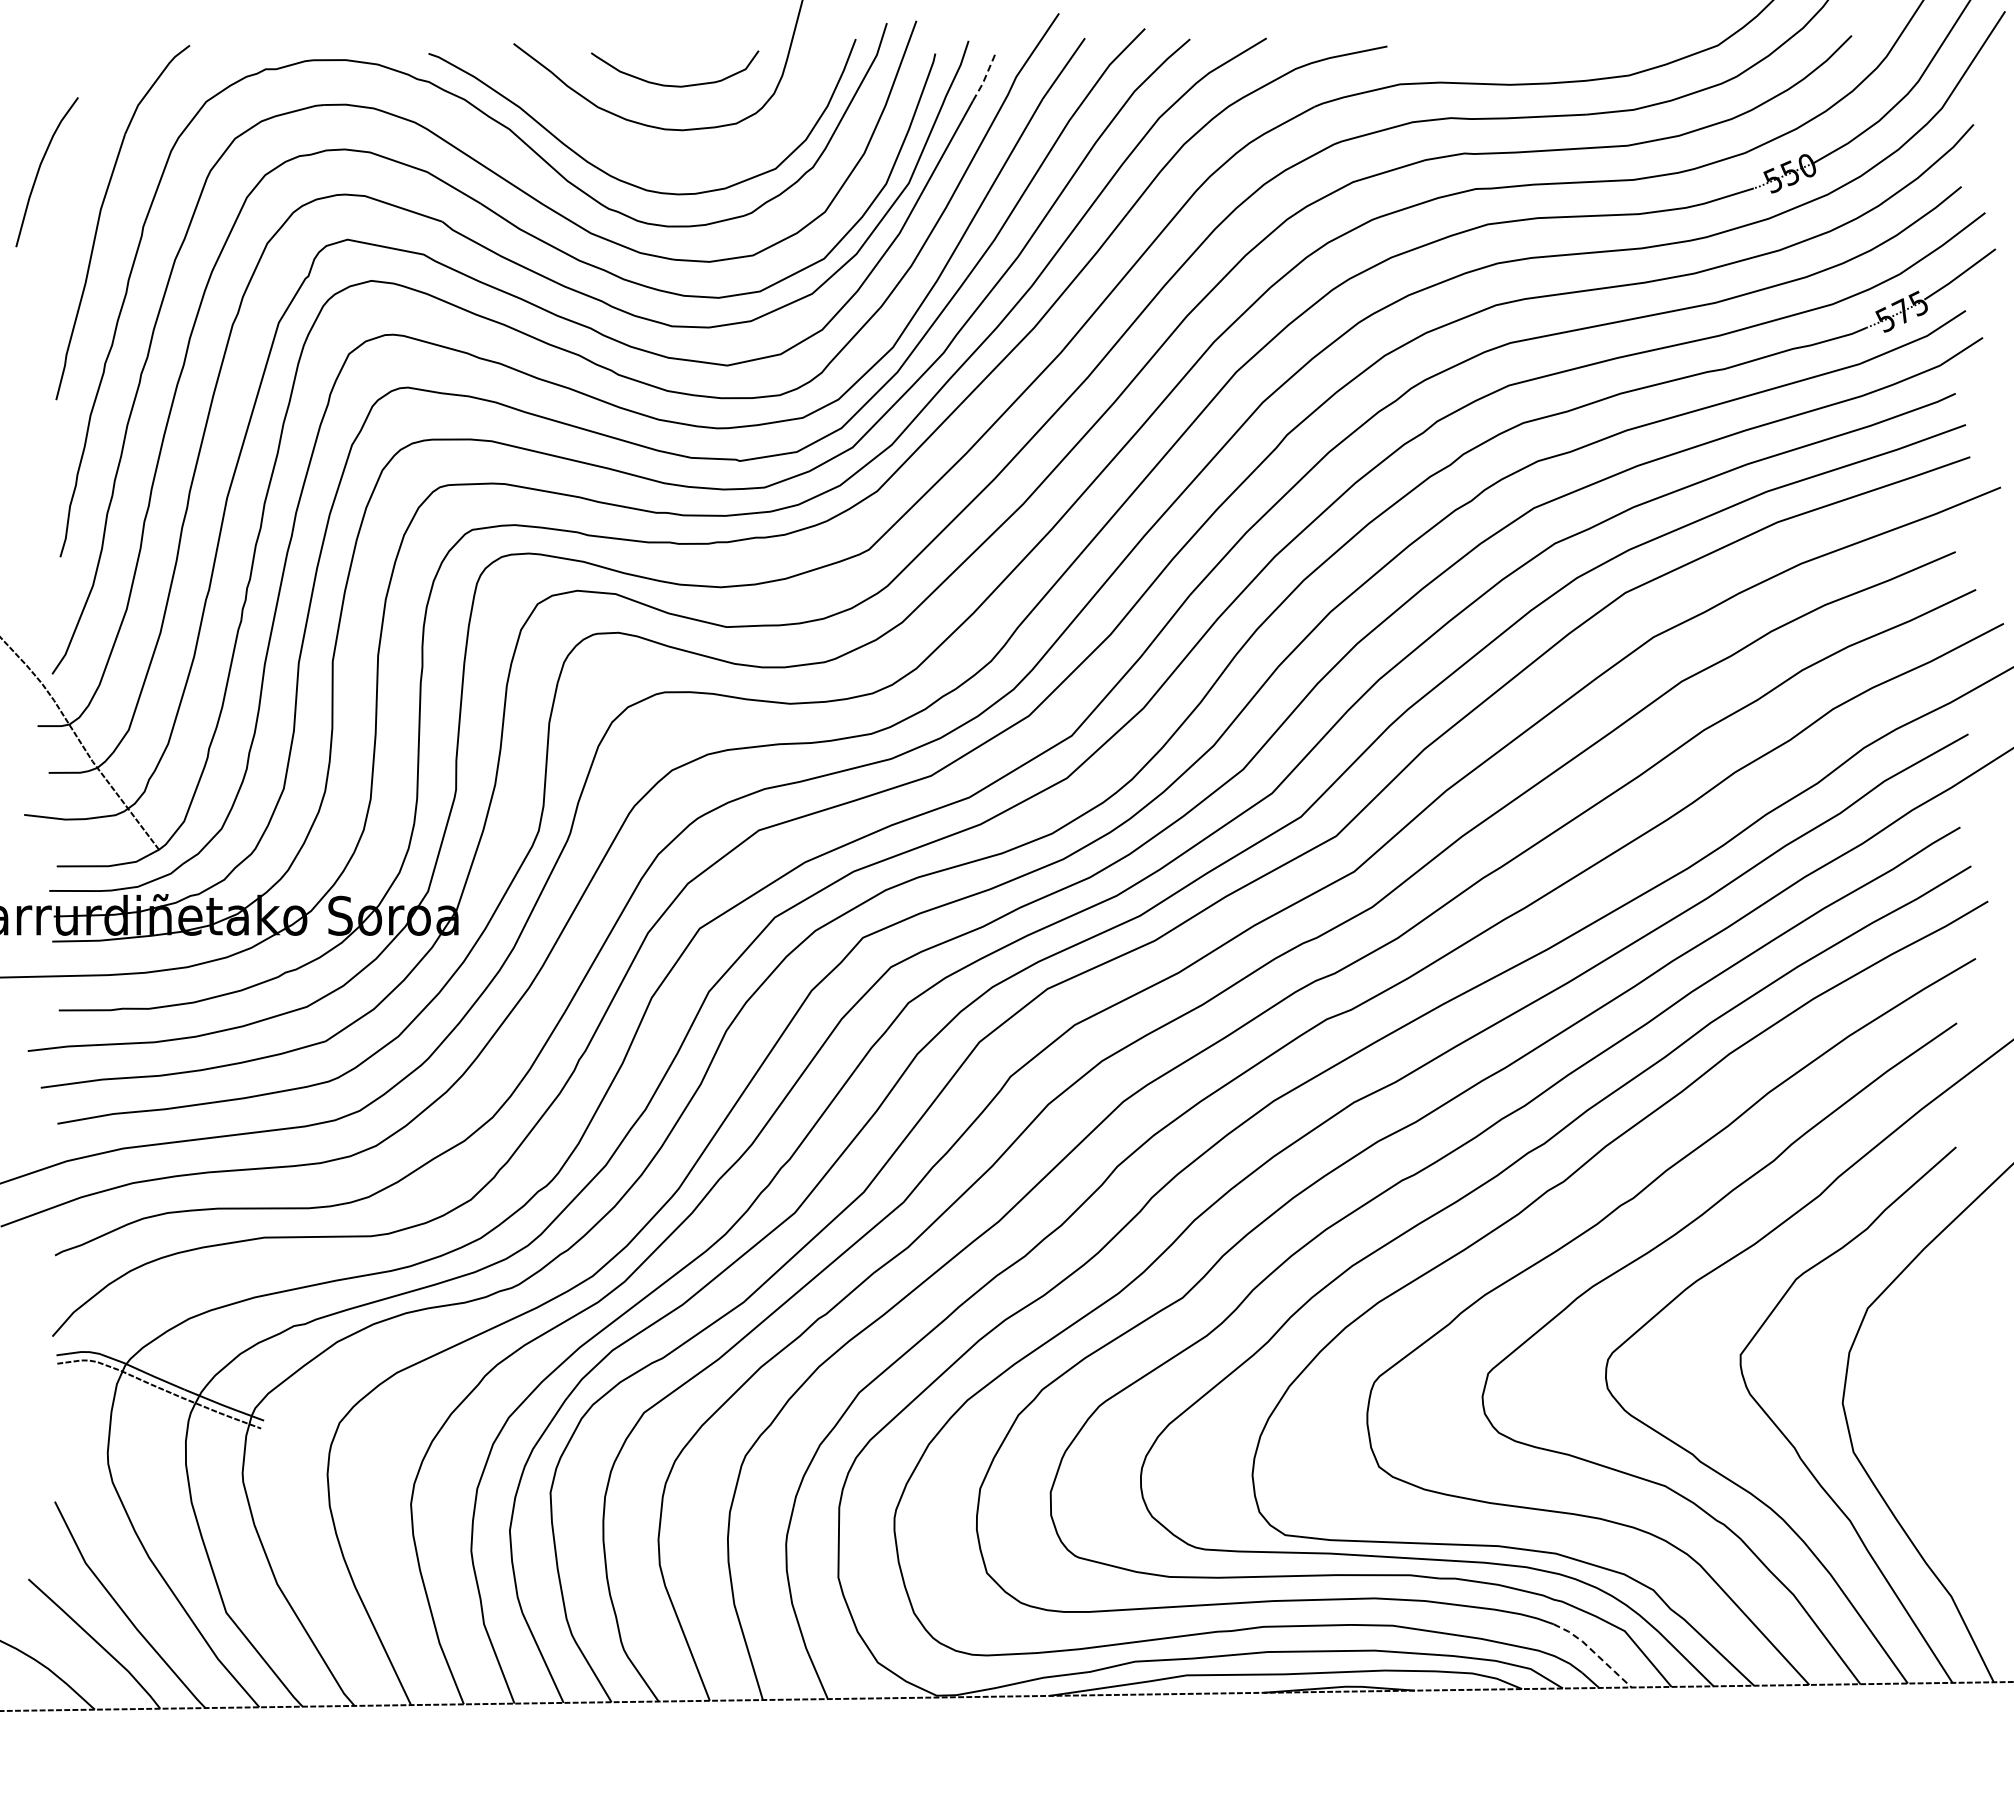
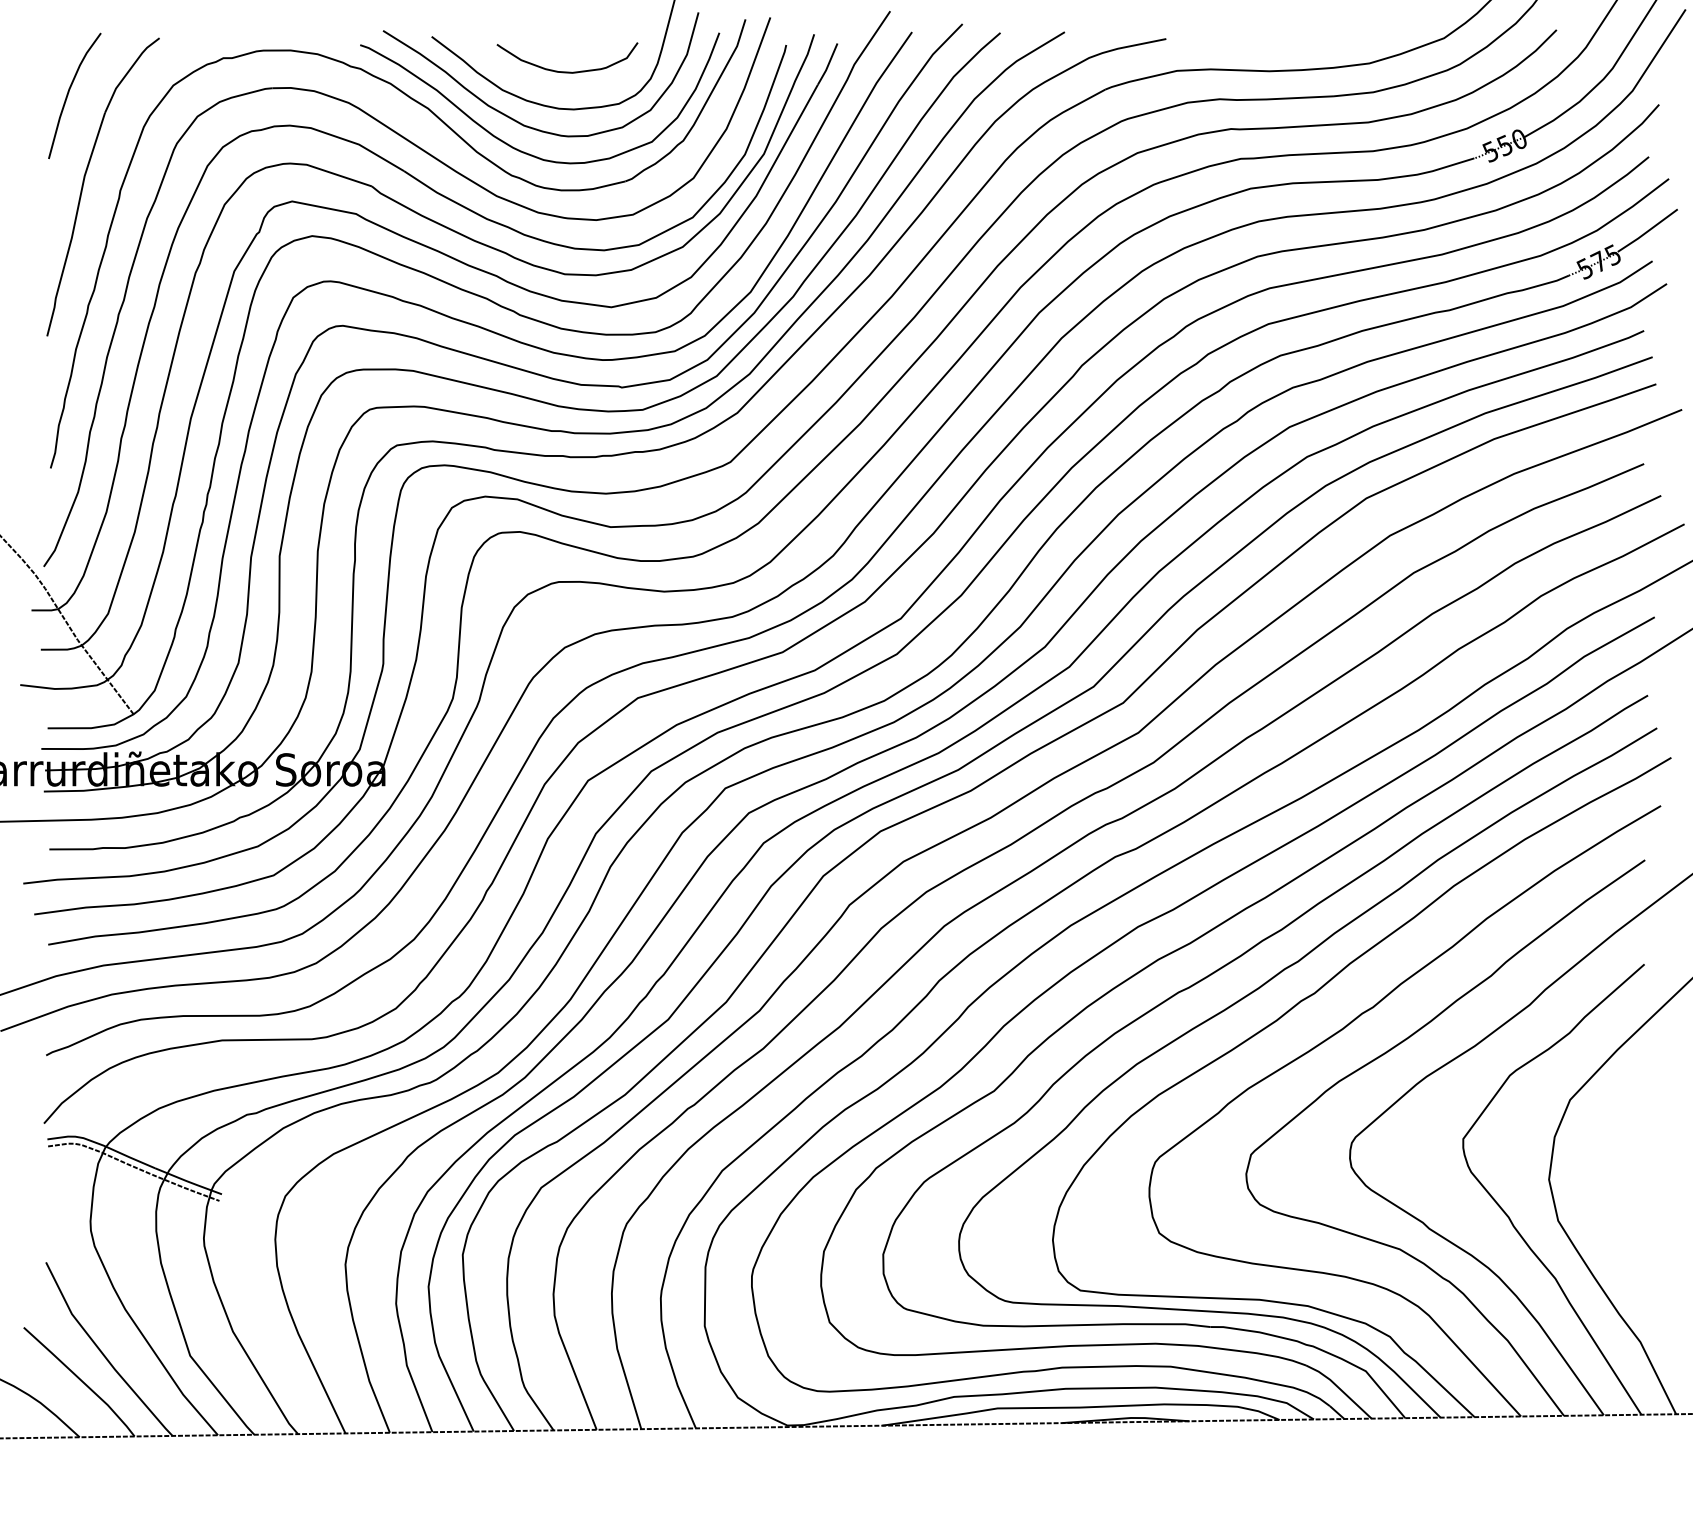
line: (985, 77) -> (828, 65), dashed -> solid
curve: (613, 142) -> (515, 119), added
curve: (39, 171) -> (68, 95), moved
line: (1593, 1652) -> (1339, 1389), dashed -> solid

